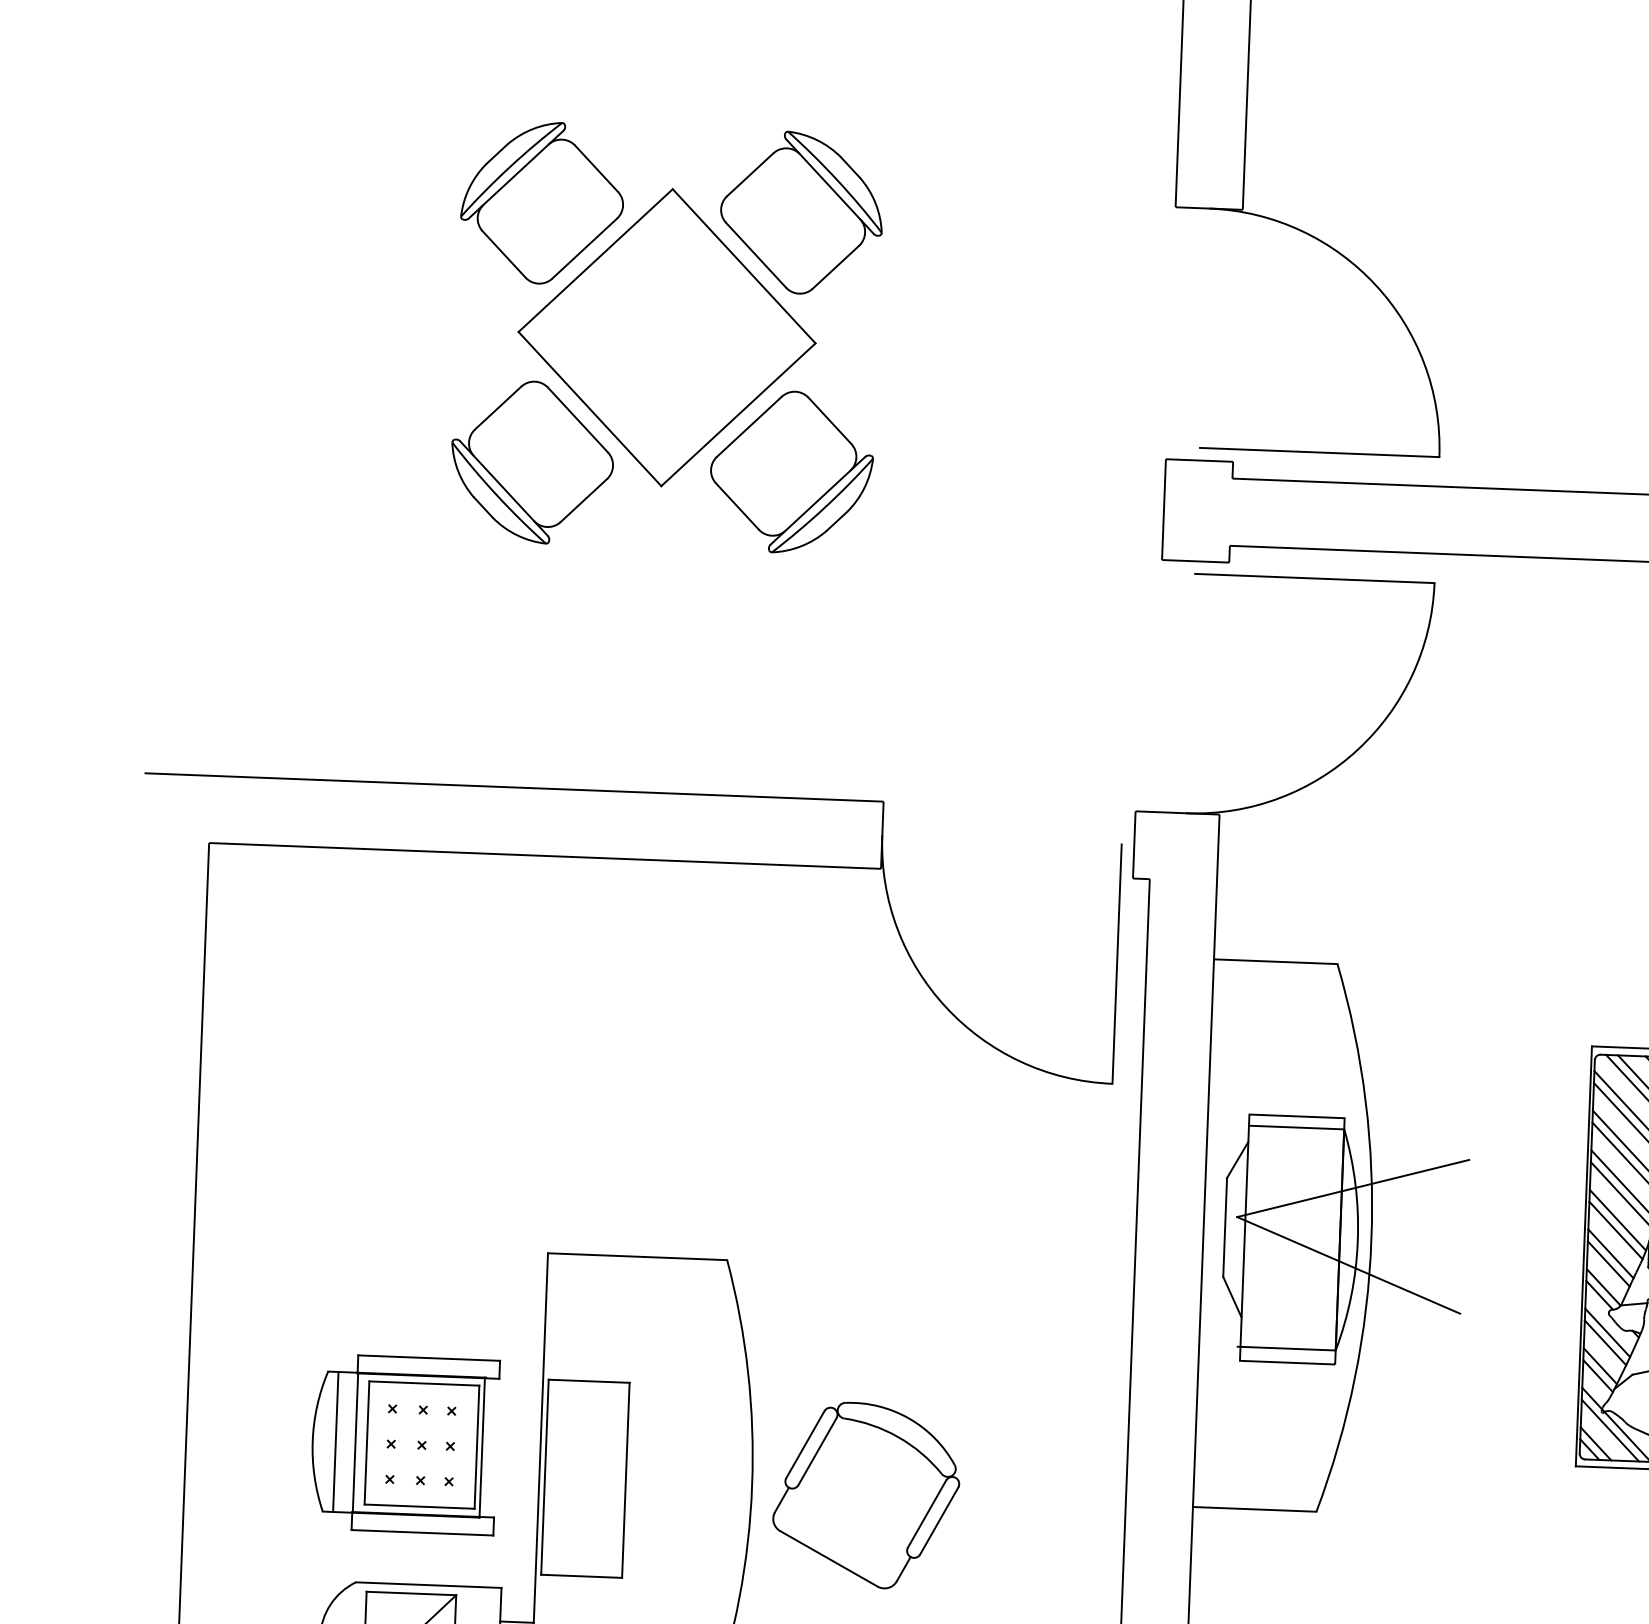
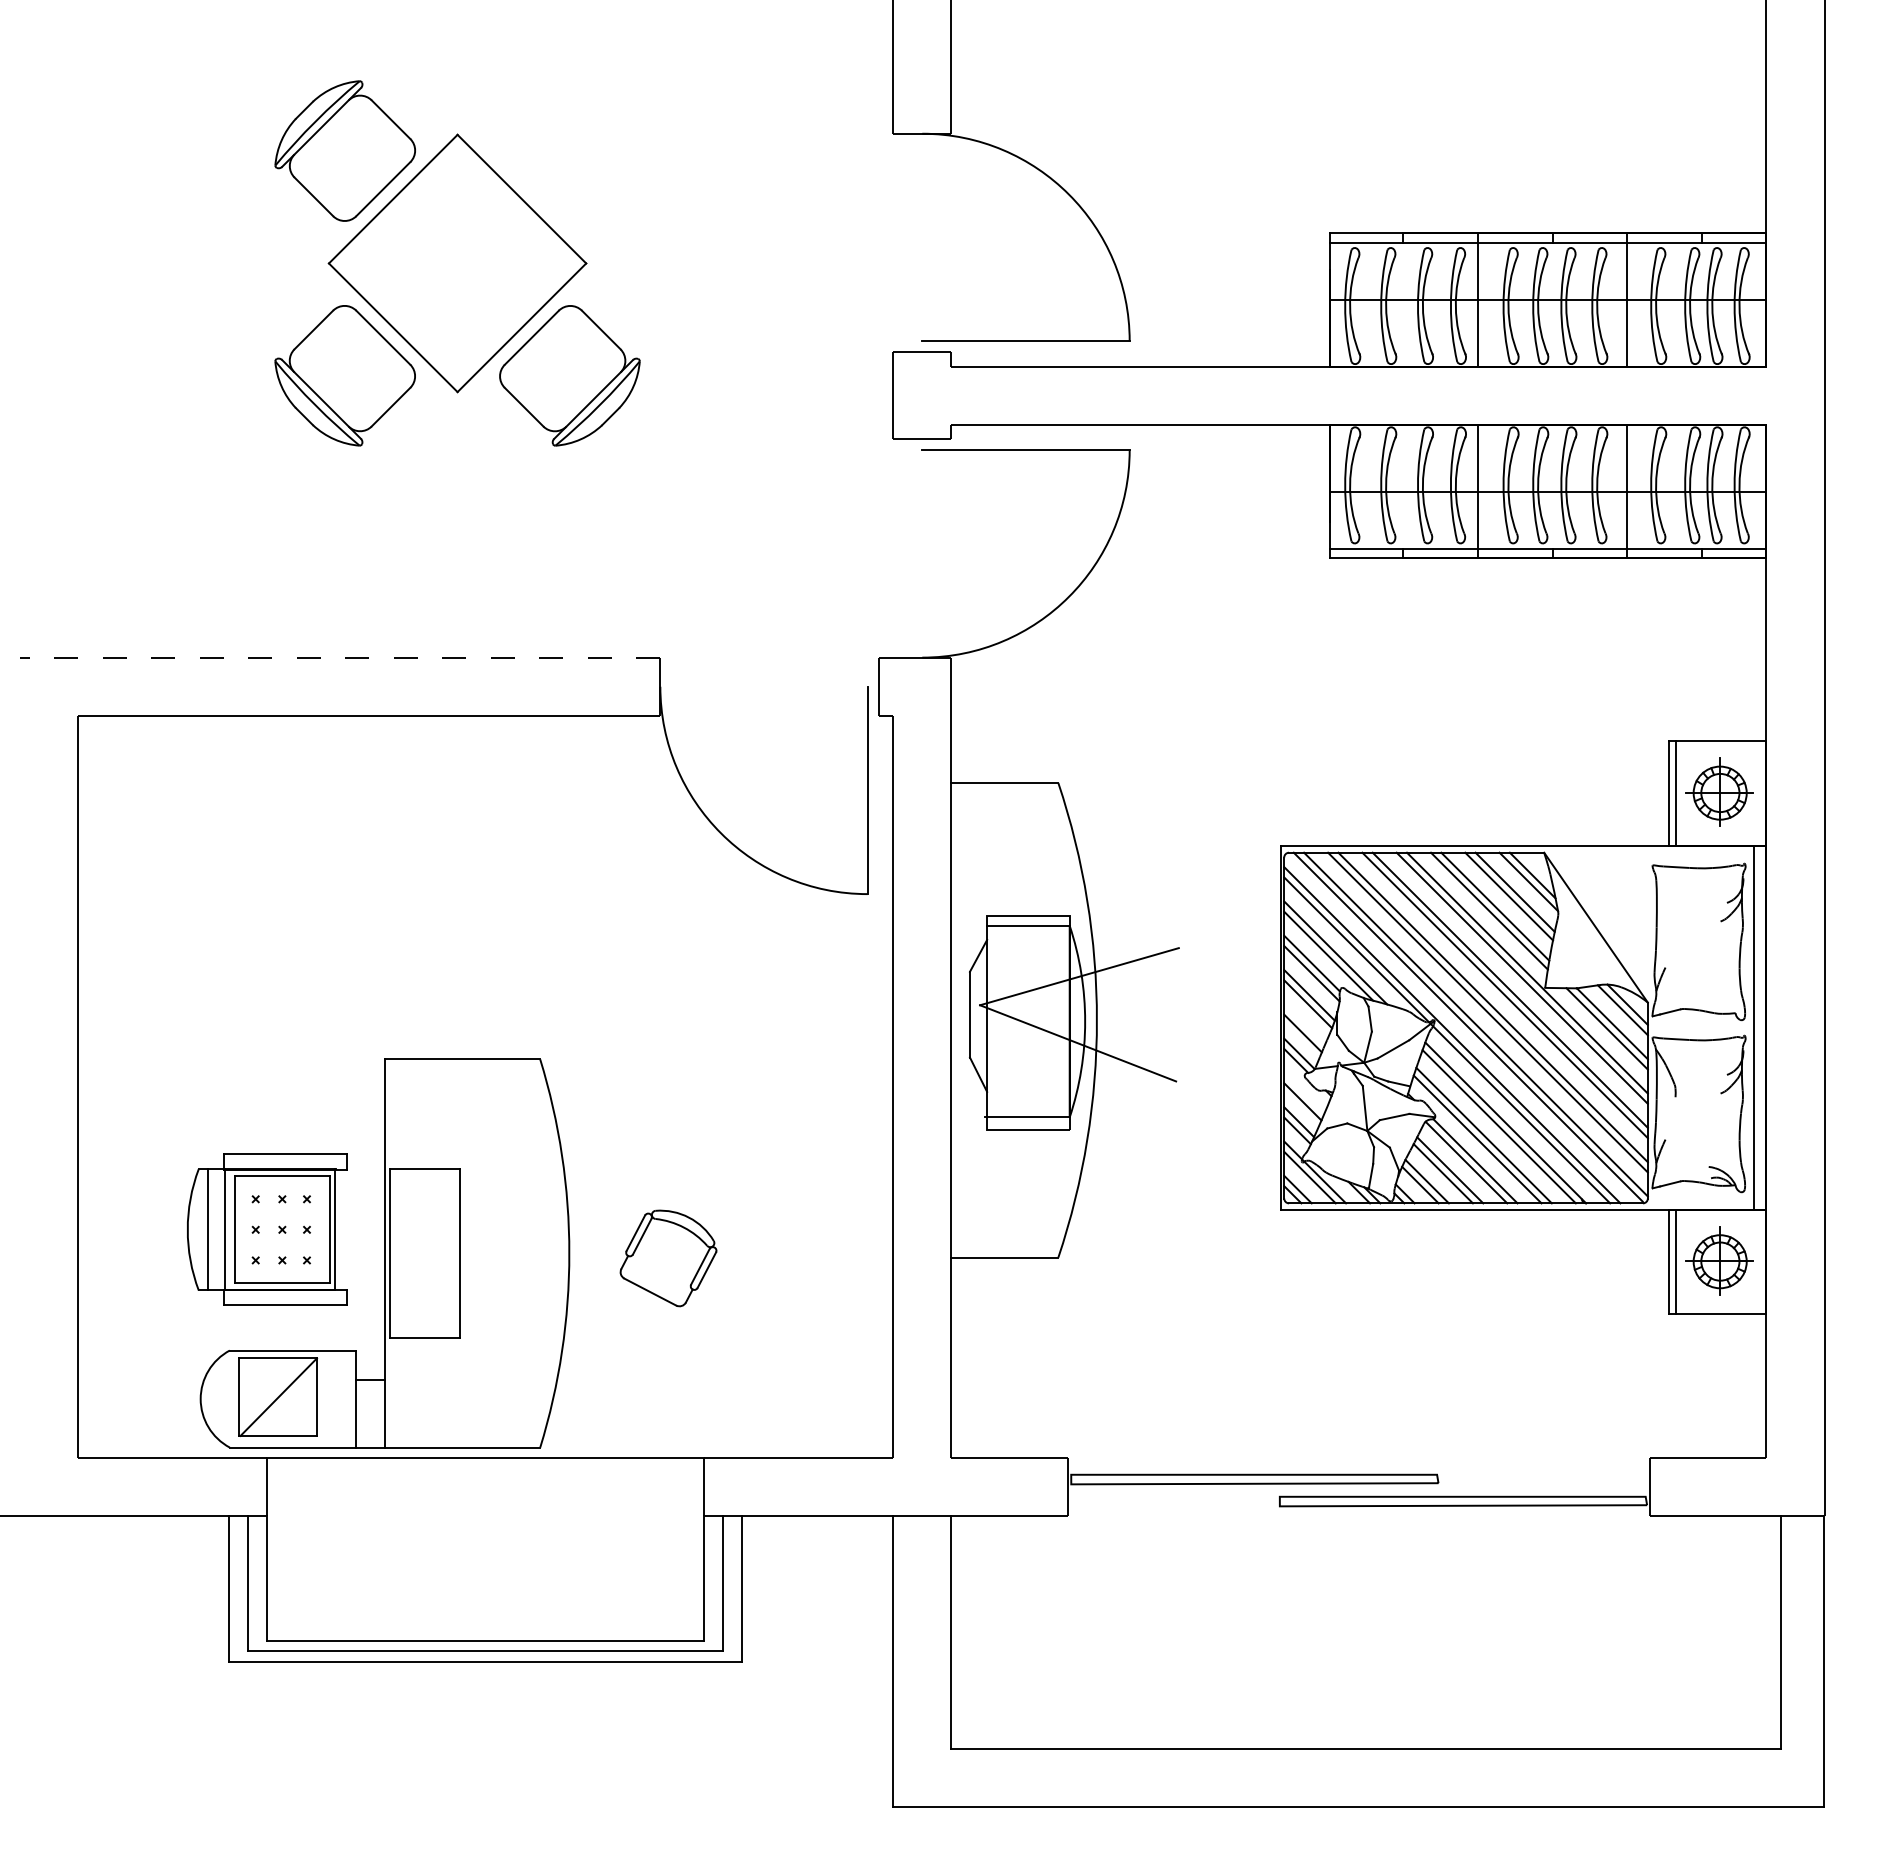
part: (801, 212) -> (569, 150), removed
line: (513, 787) -> (339, 657), solid -> dashed
line: (1610, 1253) -> (1304, 1024), removed
line: (1607, 1332) -> (1304, 1092), removed
part: (866, 1495) -> (668, 1258), size x0.6

